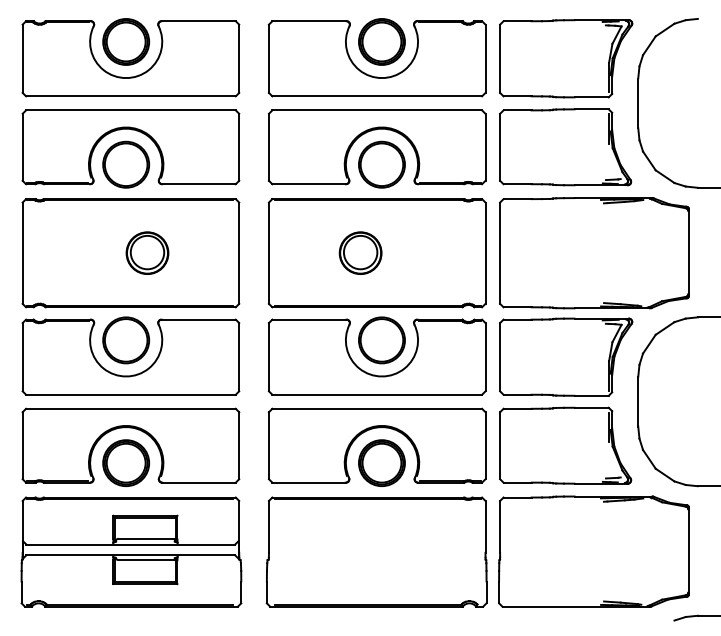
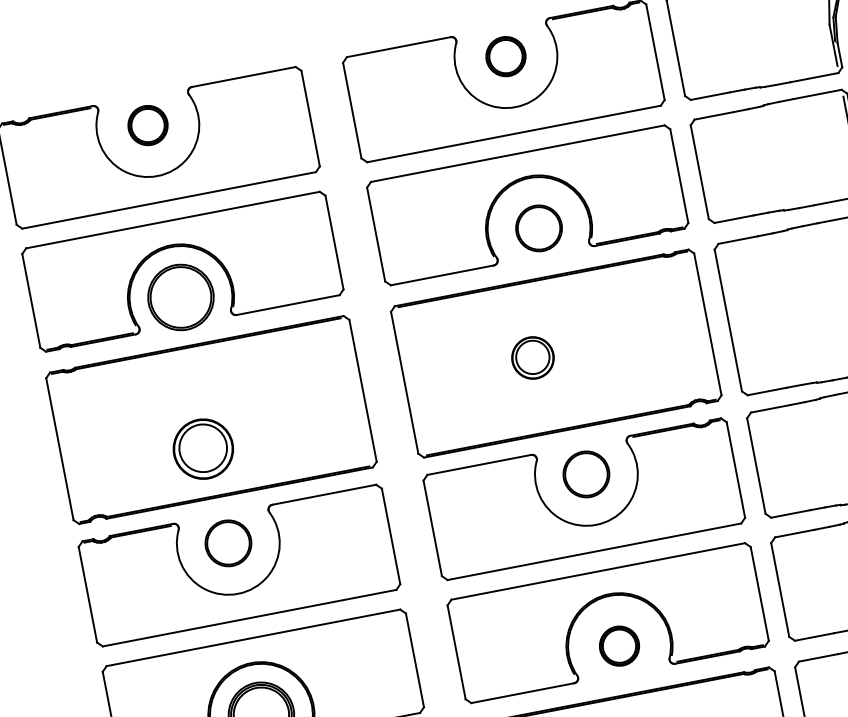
part: (126, 41) -> (148, 124), size x0.6
part: (381, 41) -> (505, 56), size x0.6
part: (381, 164) -> (538, 228), size x0.7
part: (147, 252) -> (203, 448), moved
part: (360, 252) -> (532, 357), size x0.7
part: (126, 340) -> (228, 543), size x0.7
part: (381, 340) -> (585, 474), size x0.7
part: (381, 462) -> (618, 645), size x0.6

